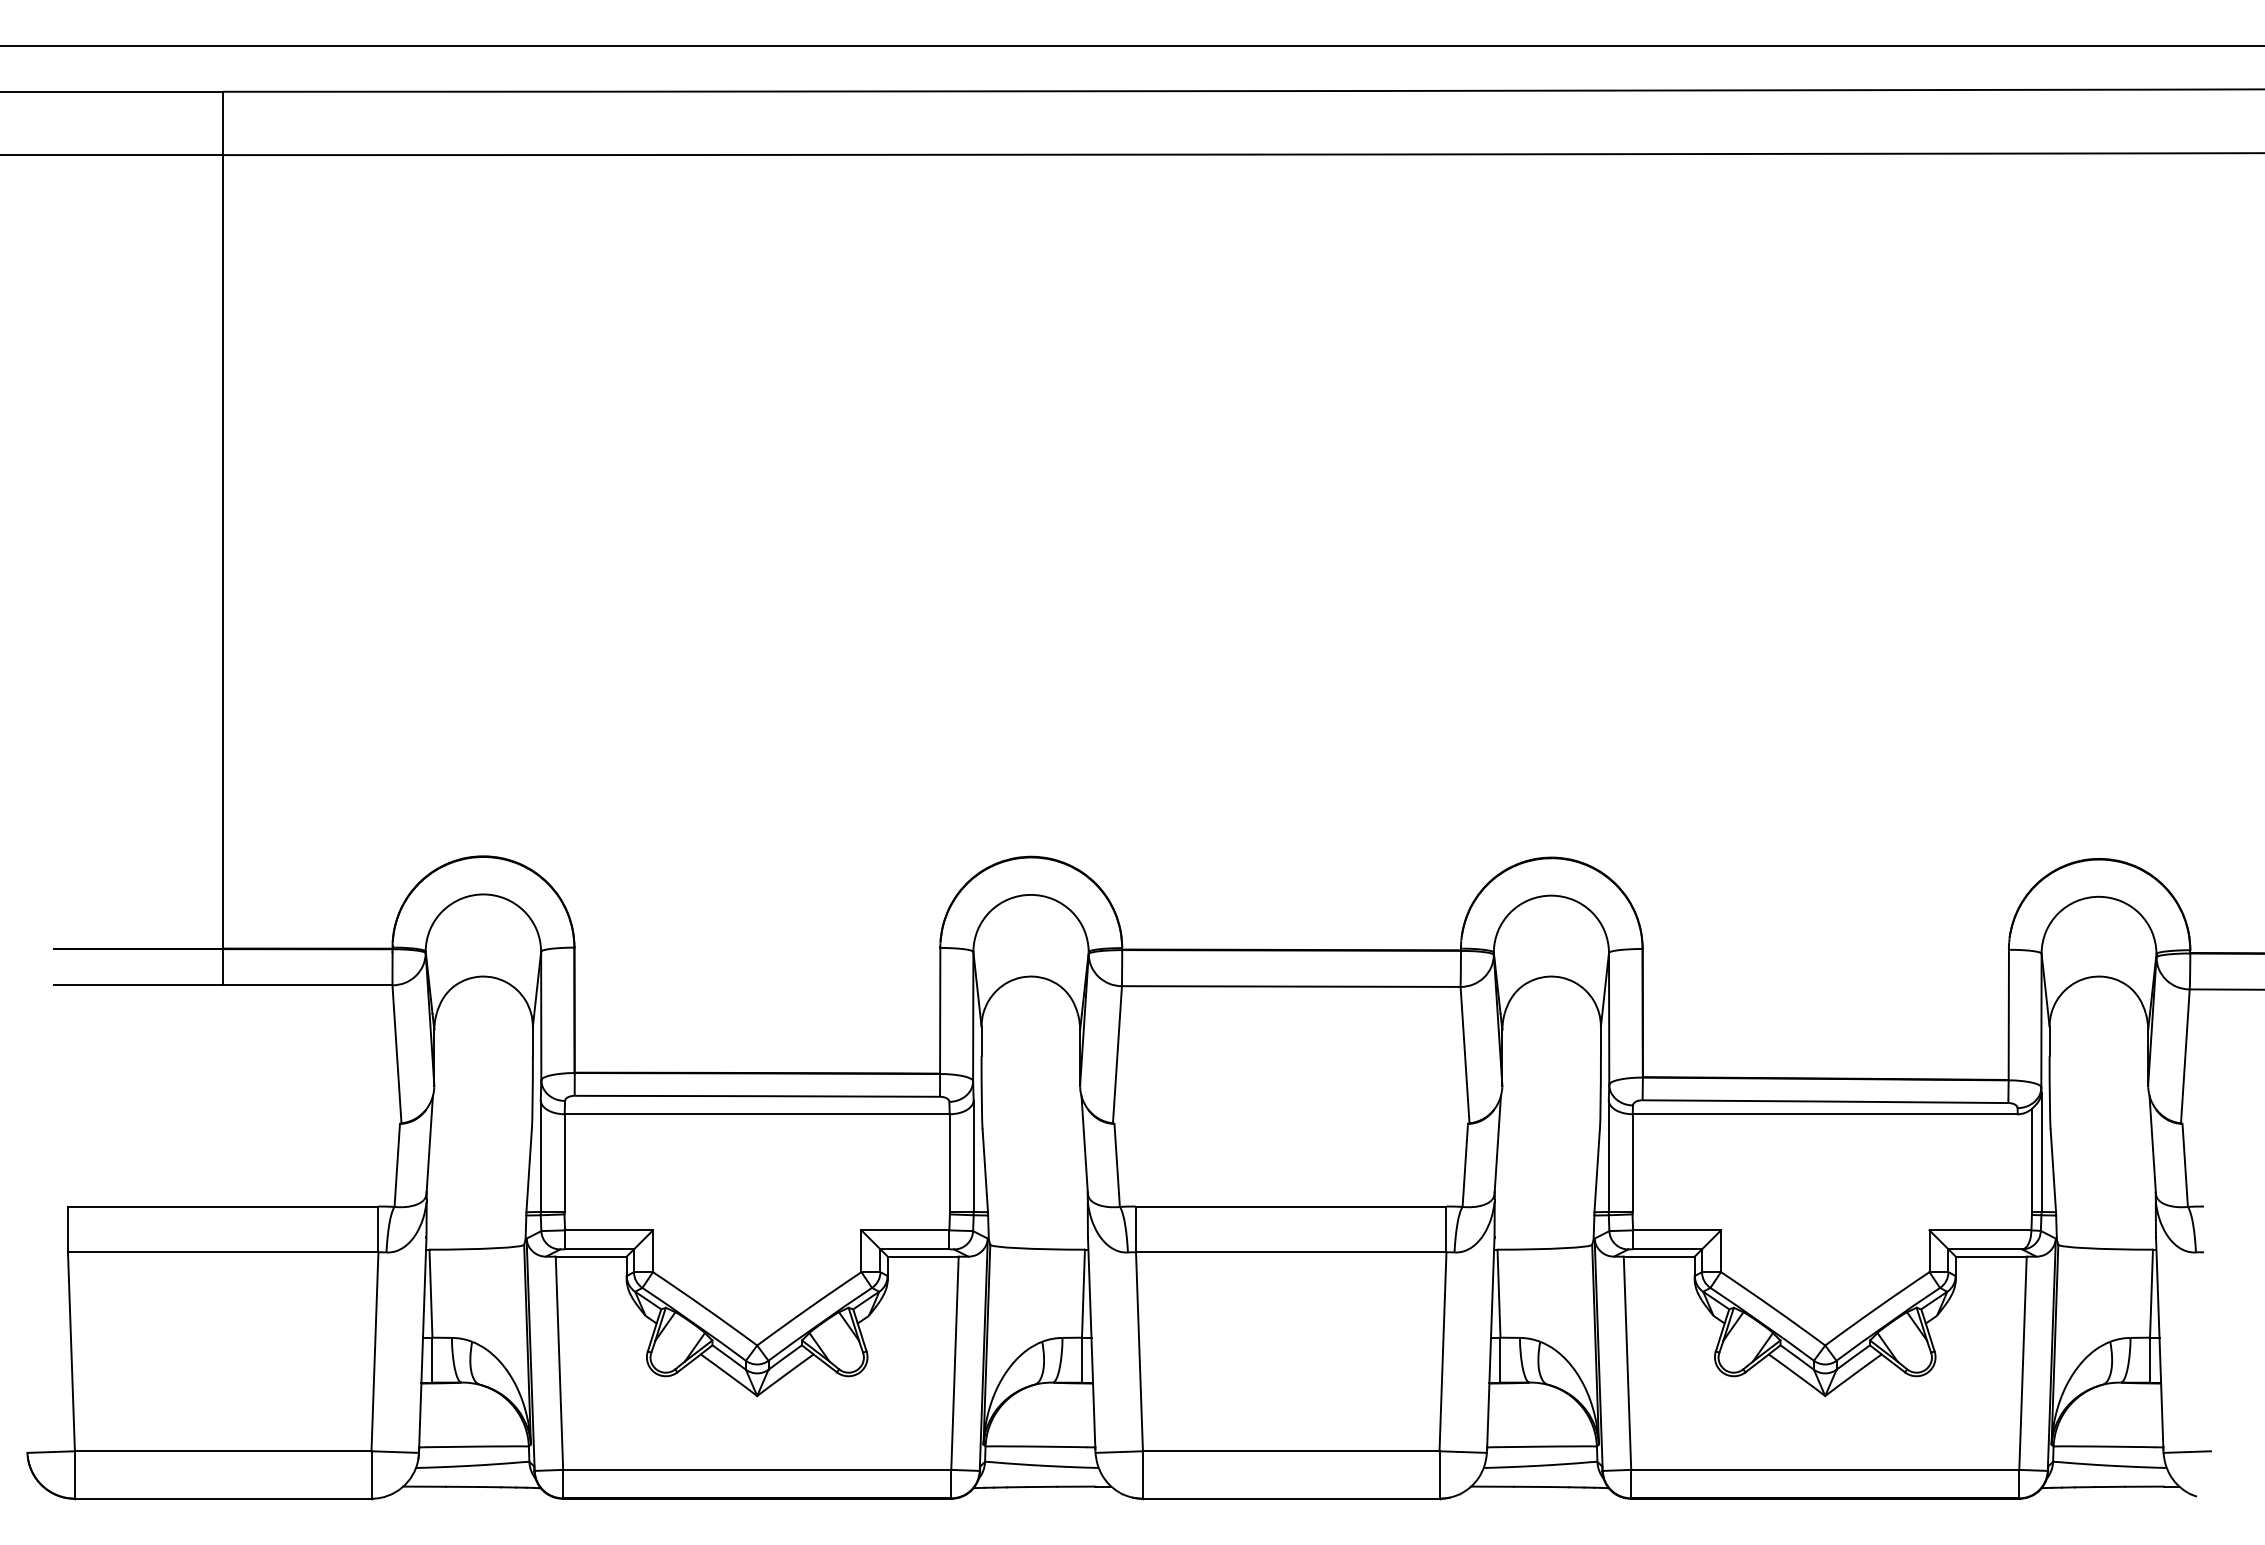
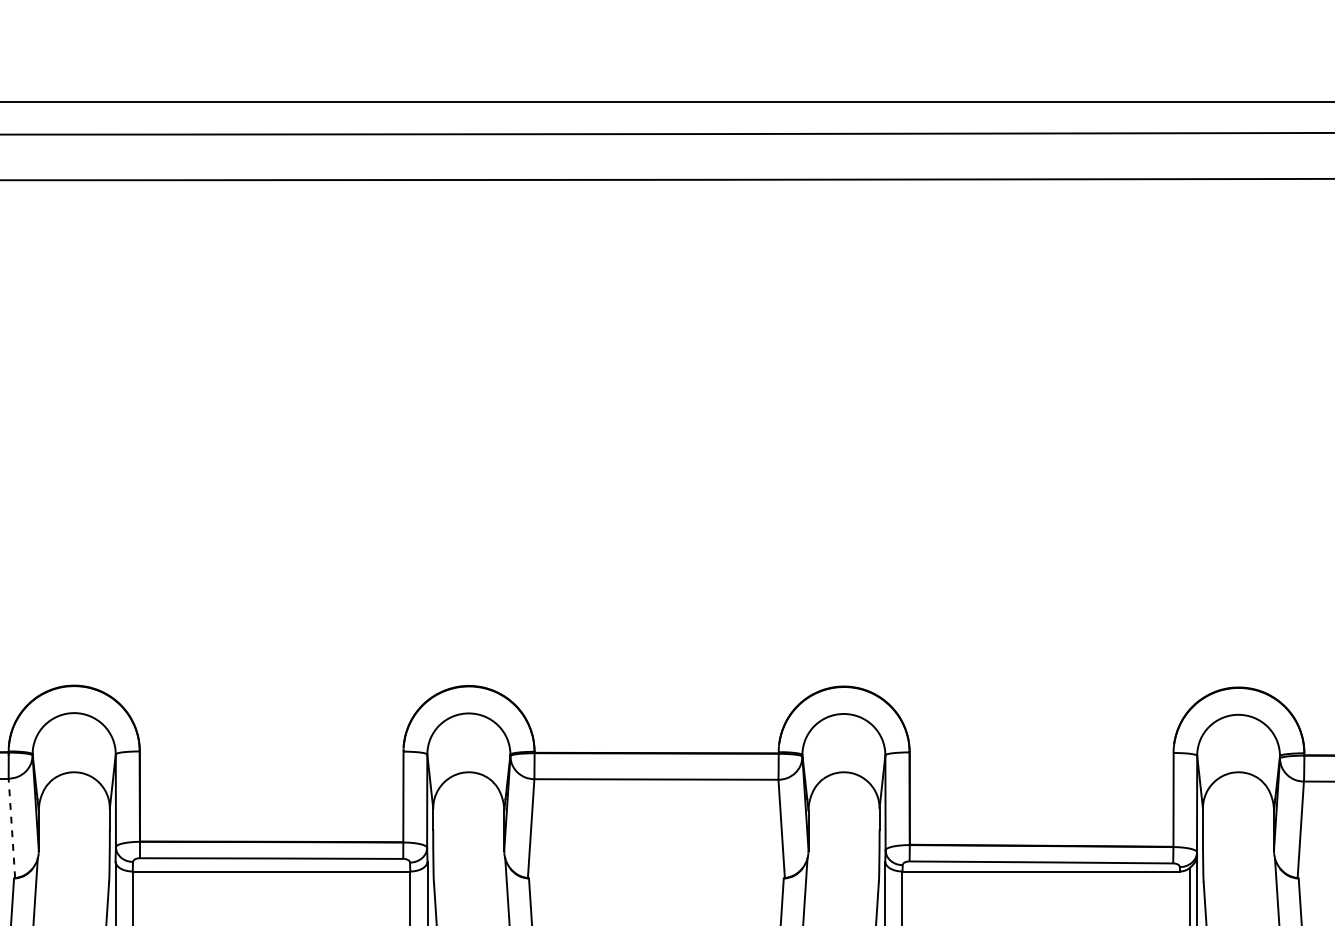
line: (396, 1053) -> (11, 827), solid -> dashed

